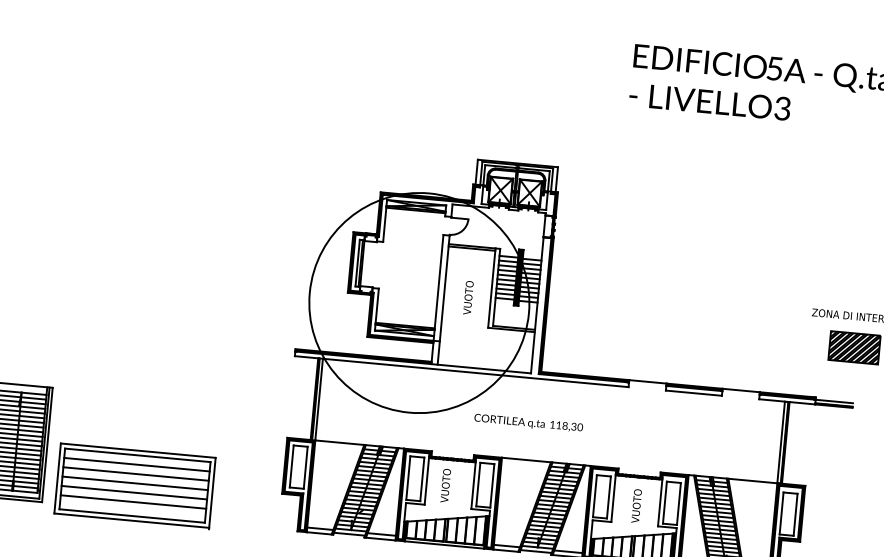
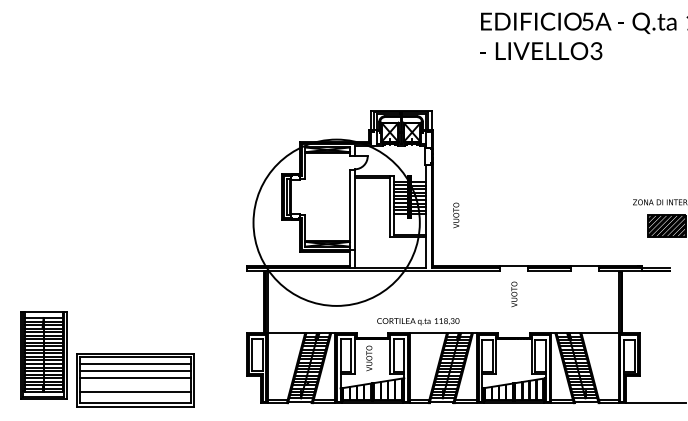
text: (468, 297) -> (456, 215), moved
text: (528, 423) -> (418, 321), moved
line: (134, 492) -> (135, 385), removed
text: (636, 506) -> (514, 294), moved

